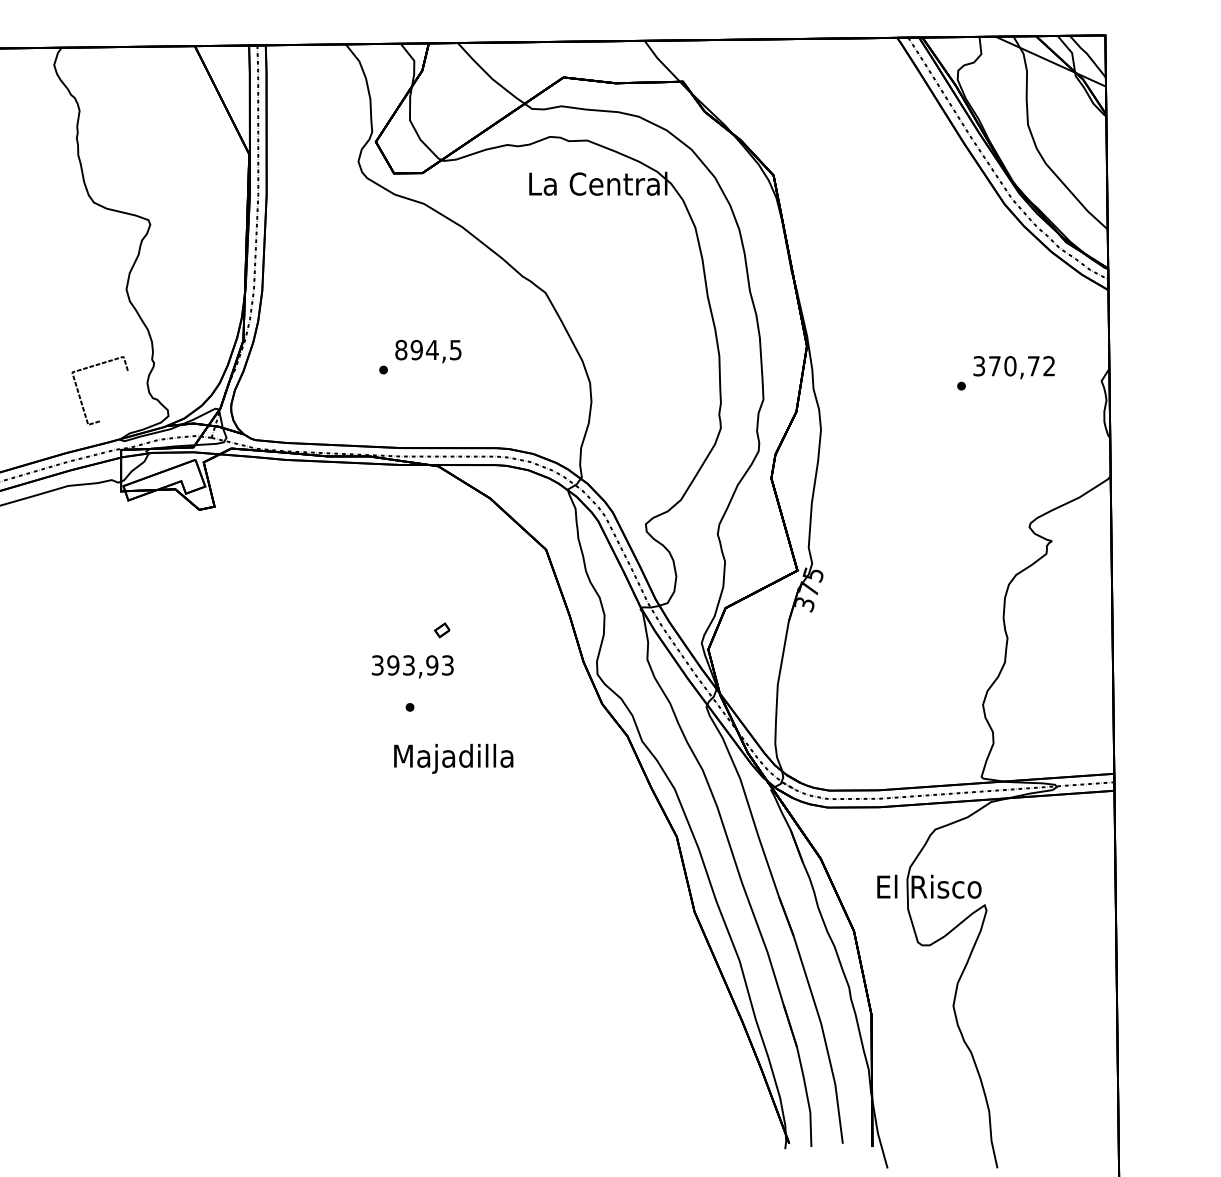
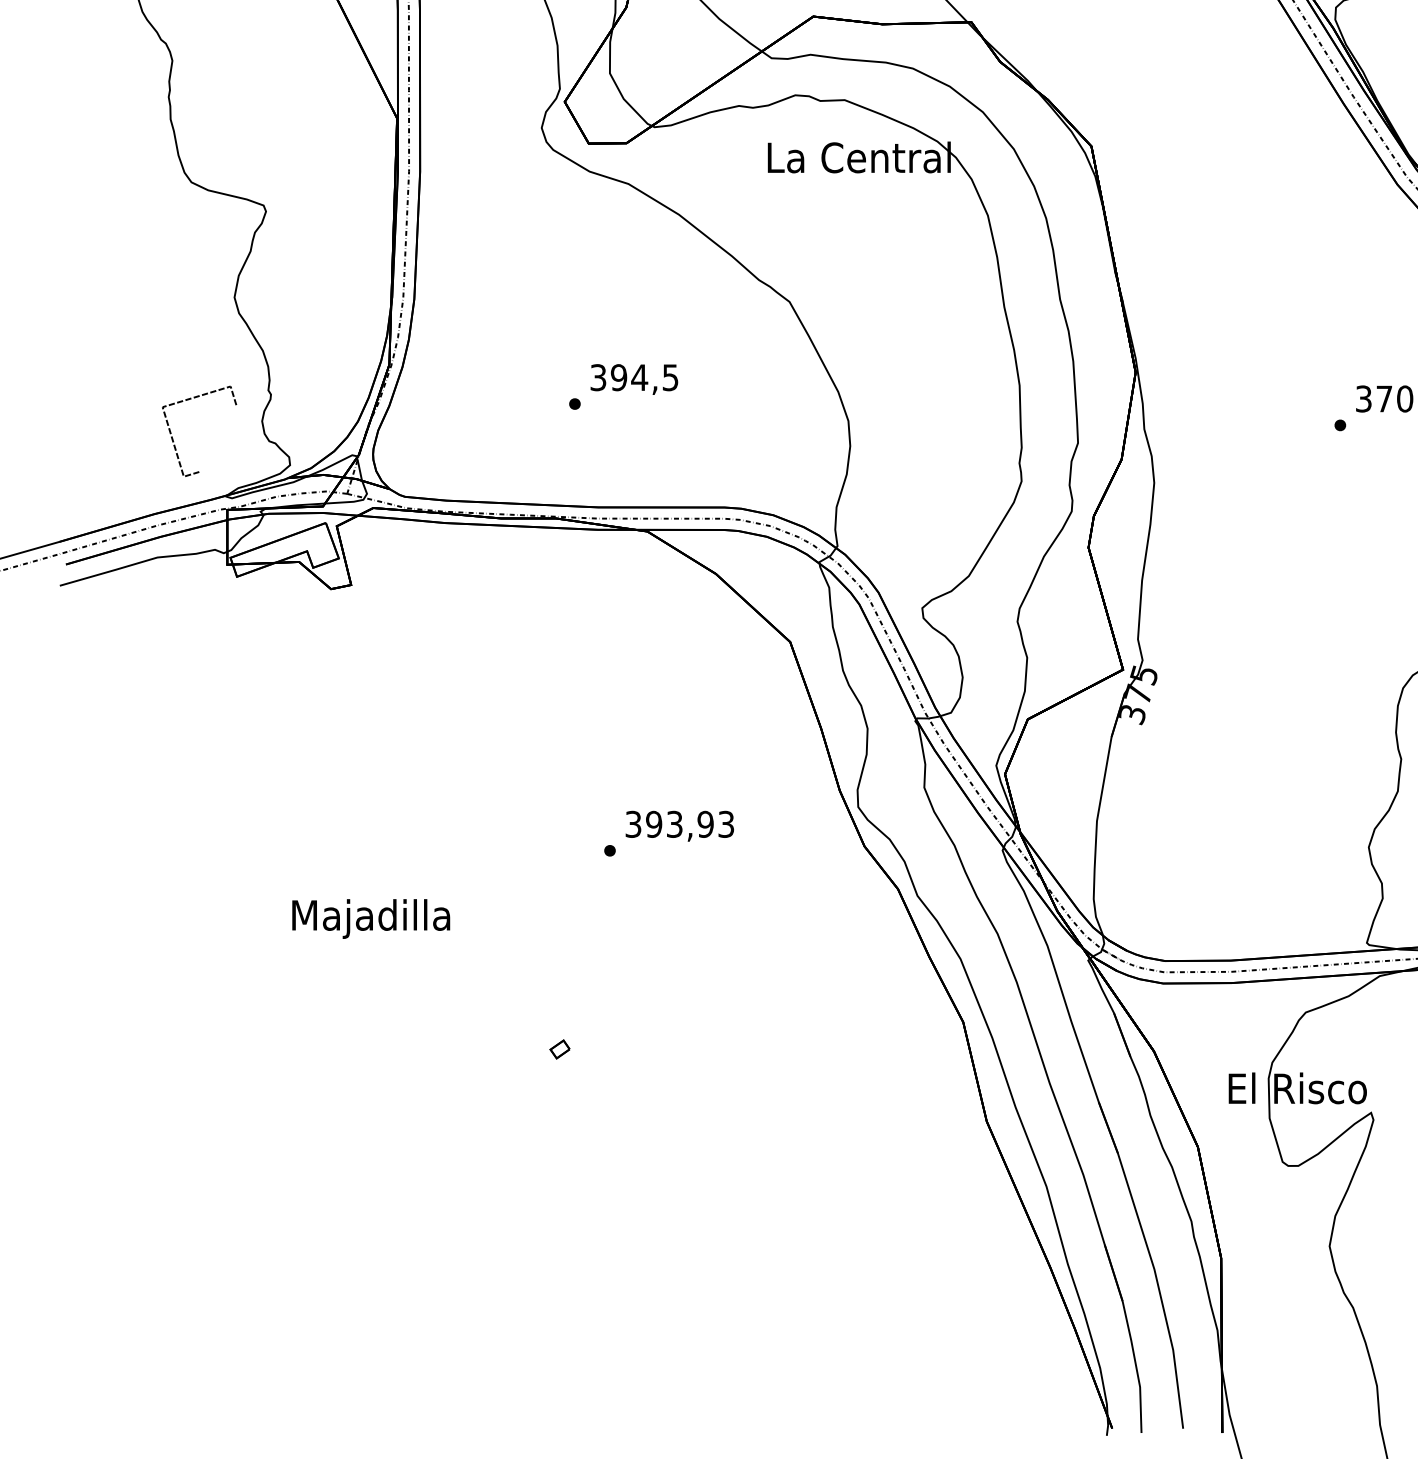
text: (401, 350) -> (598, 378), 894,5 -> 394,5
part: (442, 630) -> (560, 1049), moved
text: (412, 666) -> (679, 825), moved
text: (453, 758) -> (370, 918), moved

